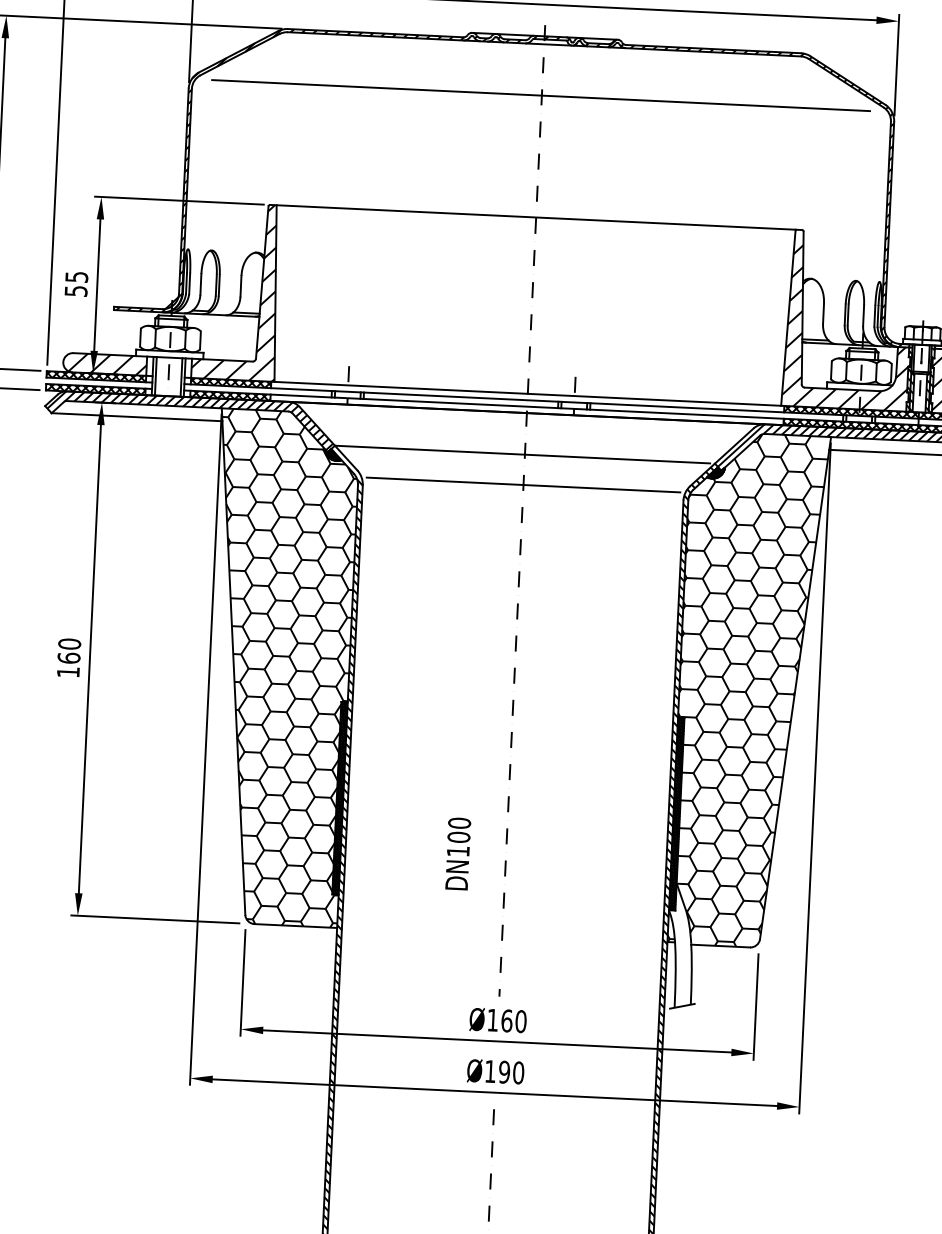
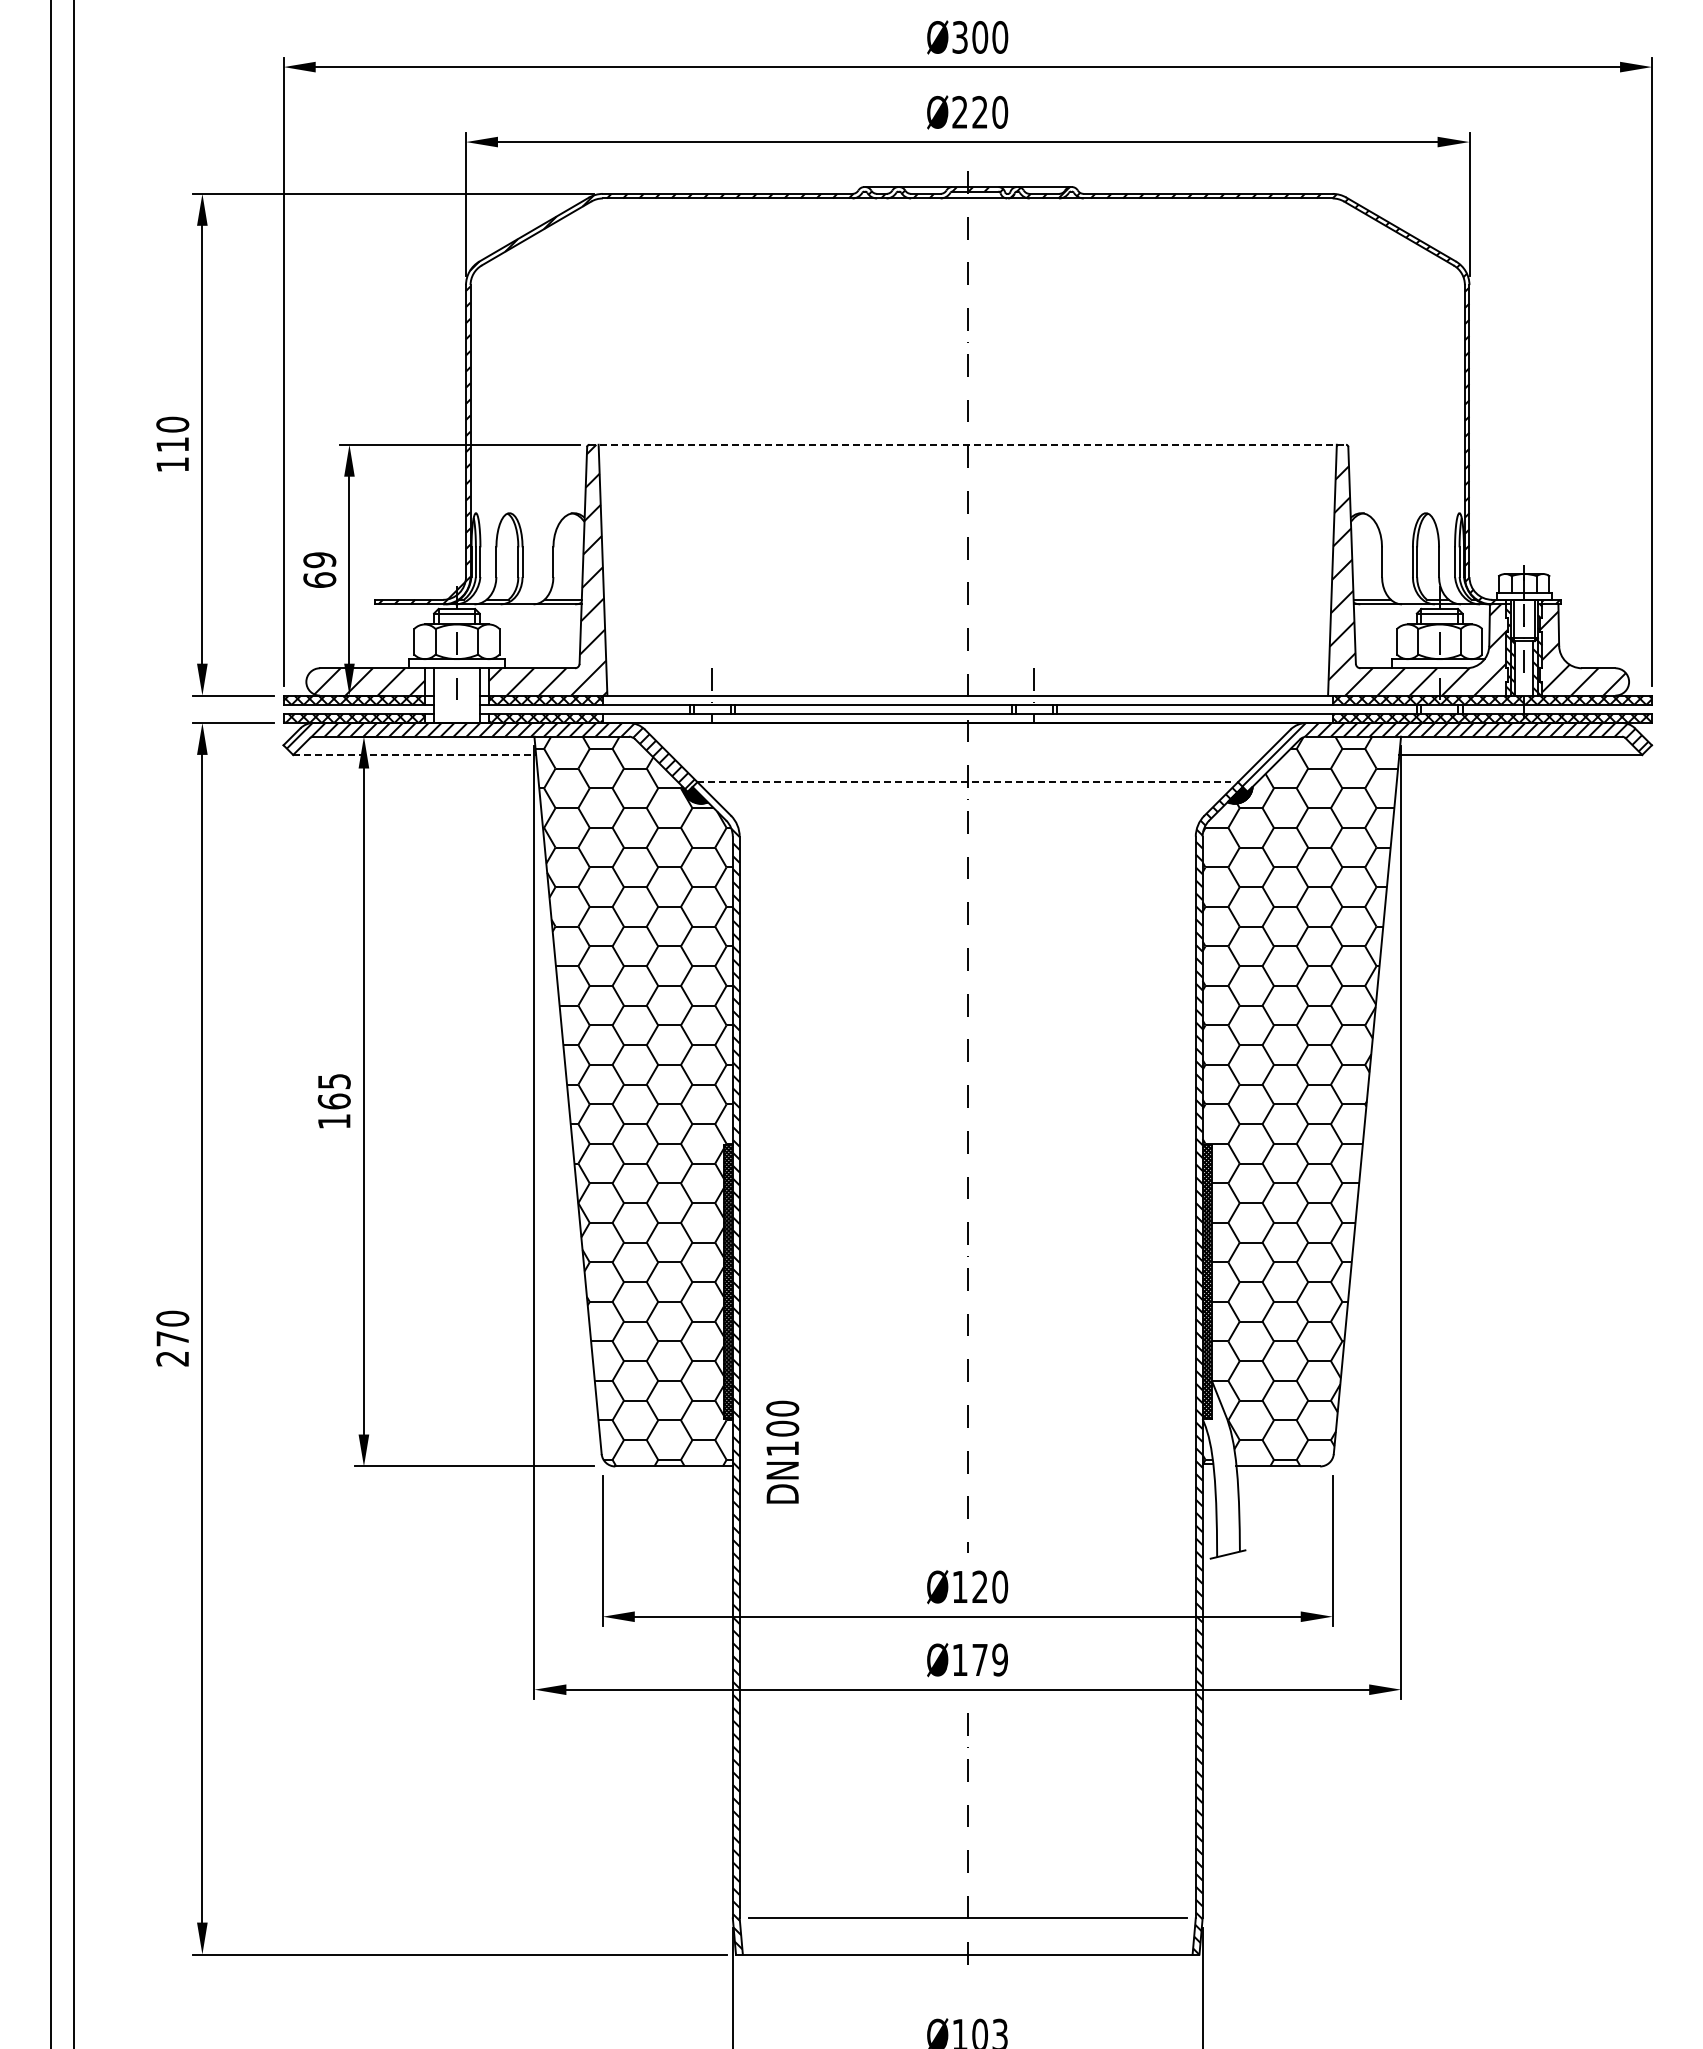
line: (541, 95) -> (966, 271), removed
line: (536, 217) -> (968, 444), solid -> dashed
text: (76, 283) -> (319, 569), 55 -> 69
line: (155, 376) -> (438, 695), removed
line: (181, 377) -> (475, 695), removed
line: (137, 416) -> (415, 754), solid -> dashed
line: (522, 454) -> (964, 782), solid -> dashed
line: (523, 485) -> (967, 825), removed
text: (69, 644) -> (333, 1081), 160 -> 165
text: (458, 853) -> (782, 1451), moved
text: (507, 1020) -> (980, 1586), Ø160 -> Ø120
text: (511, 1072) -> (990, 1659), Ø190 -> Ø179

